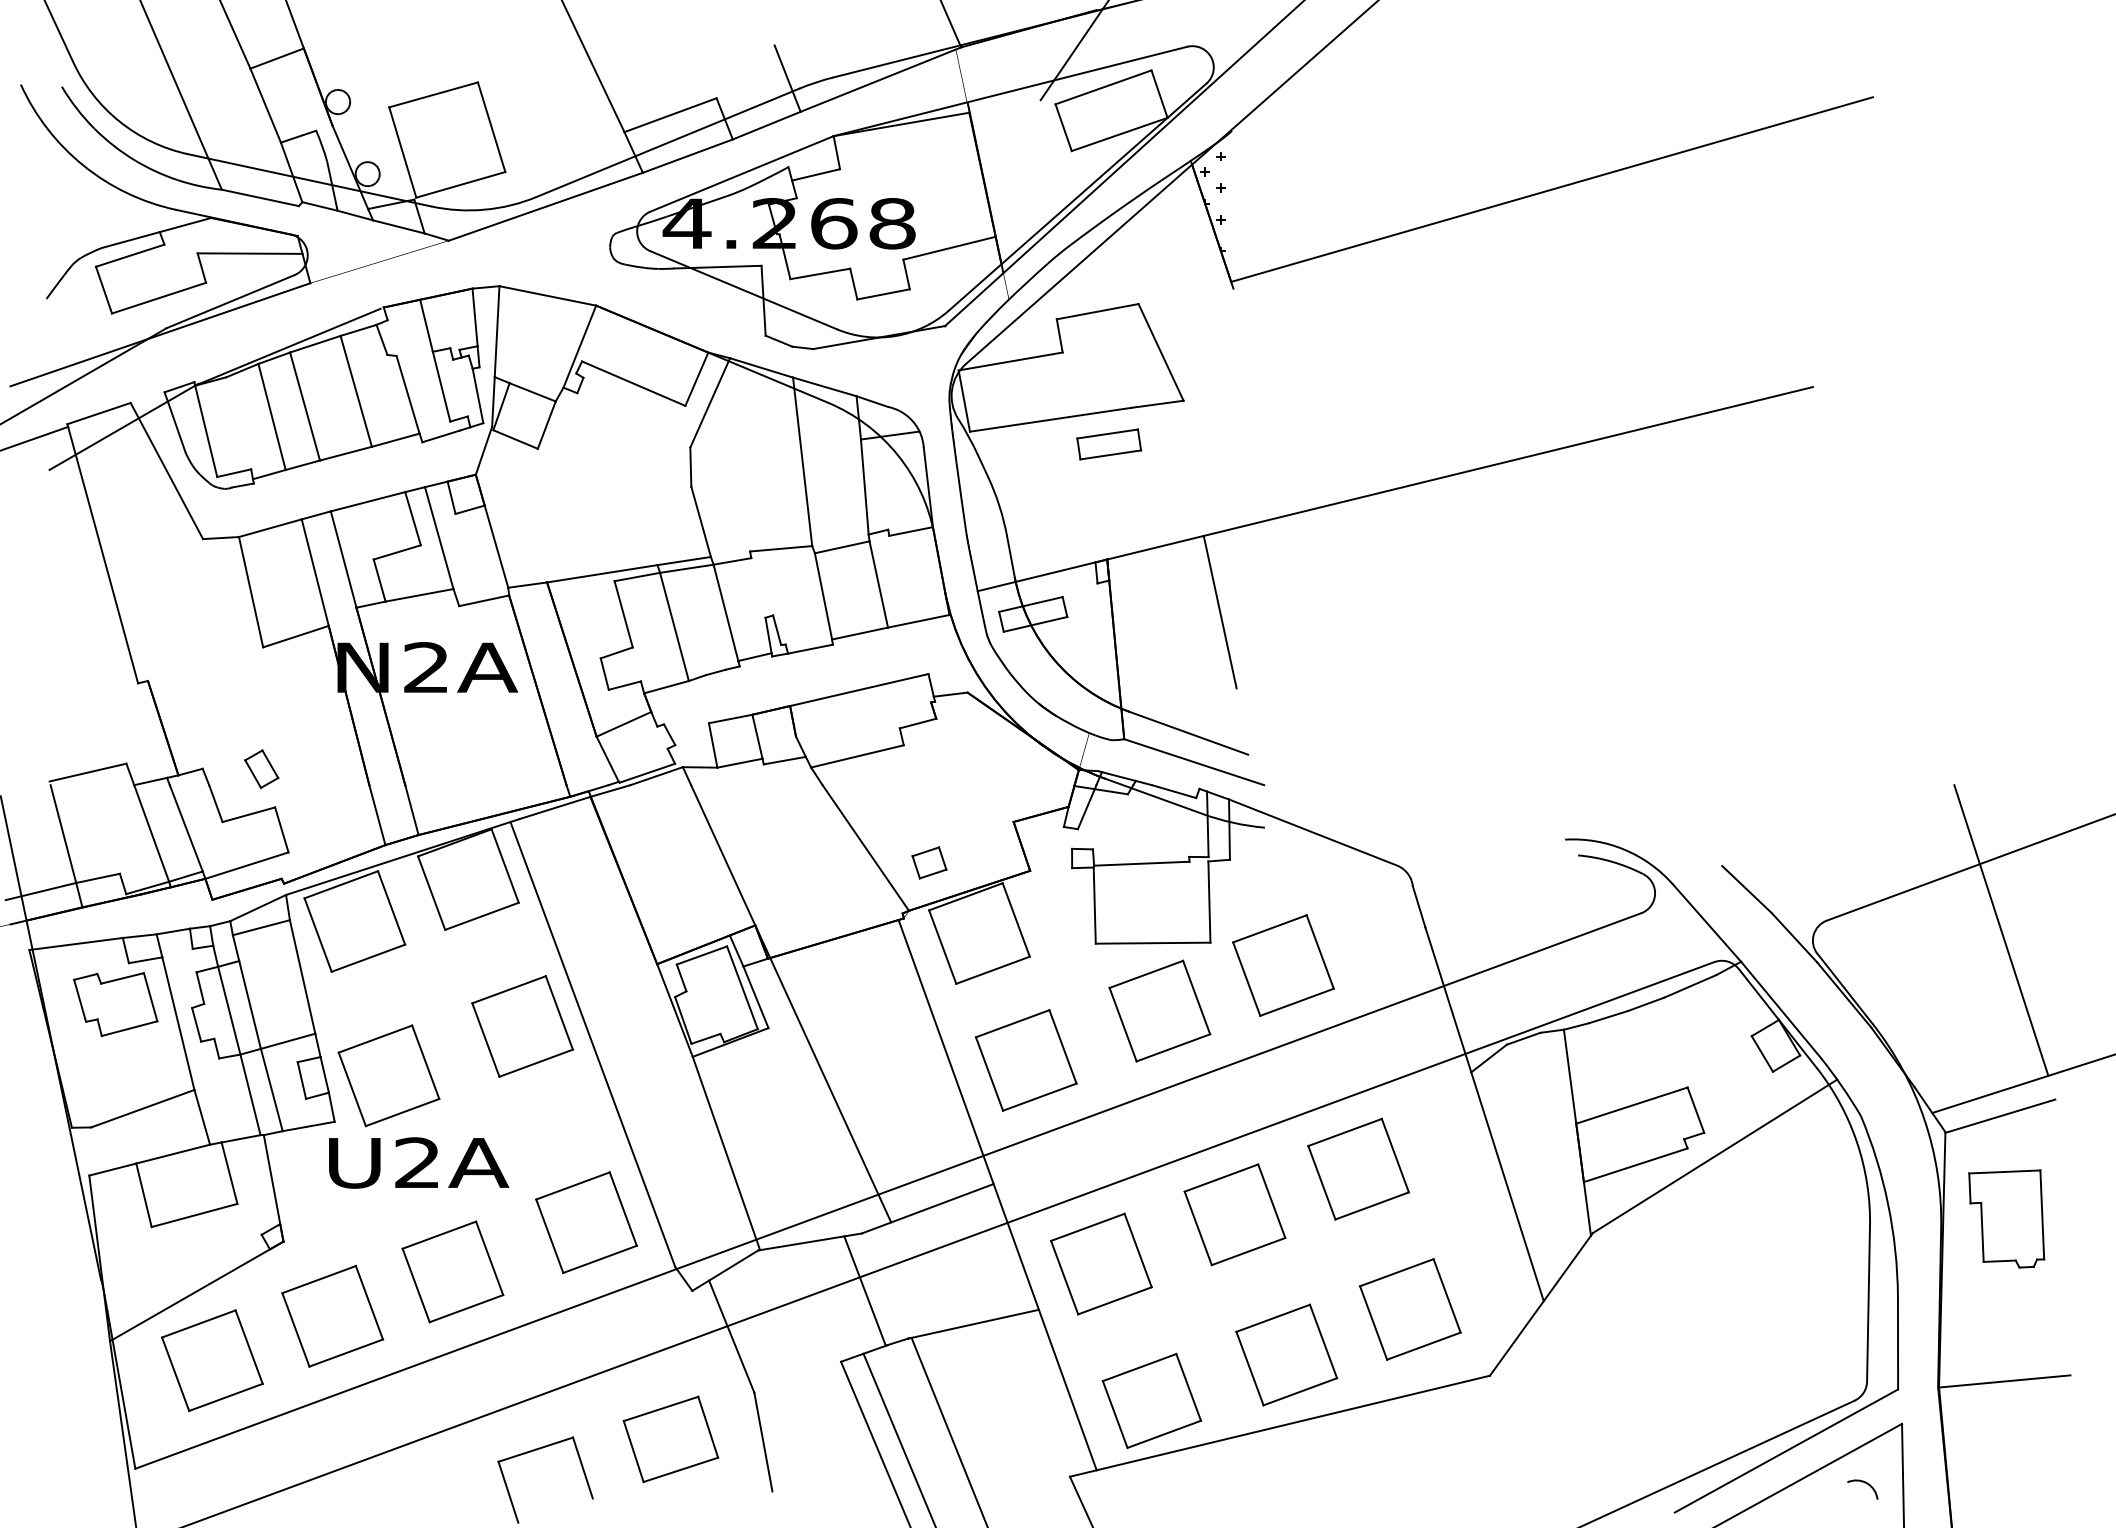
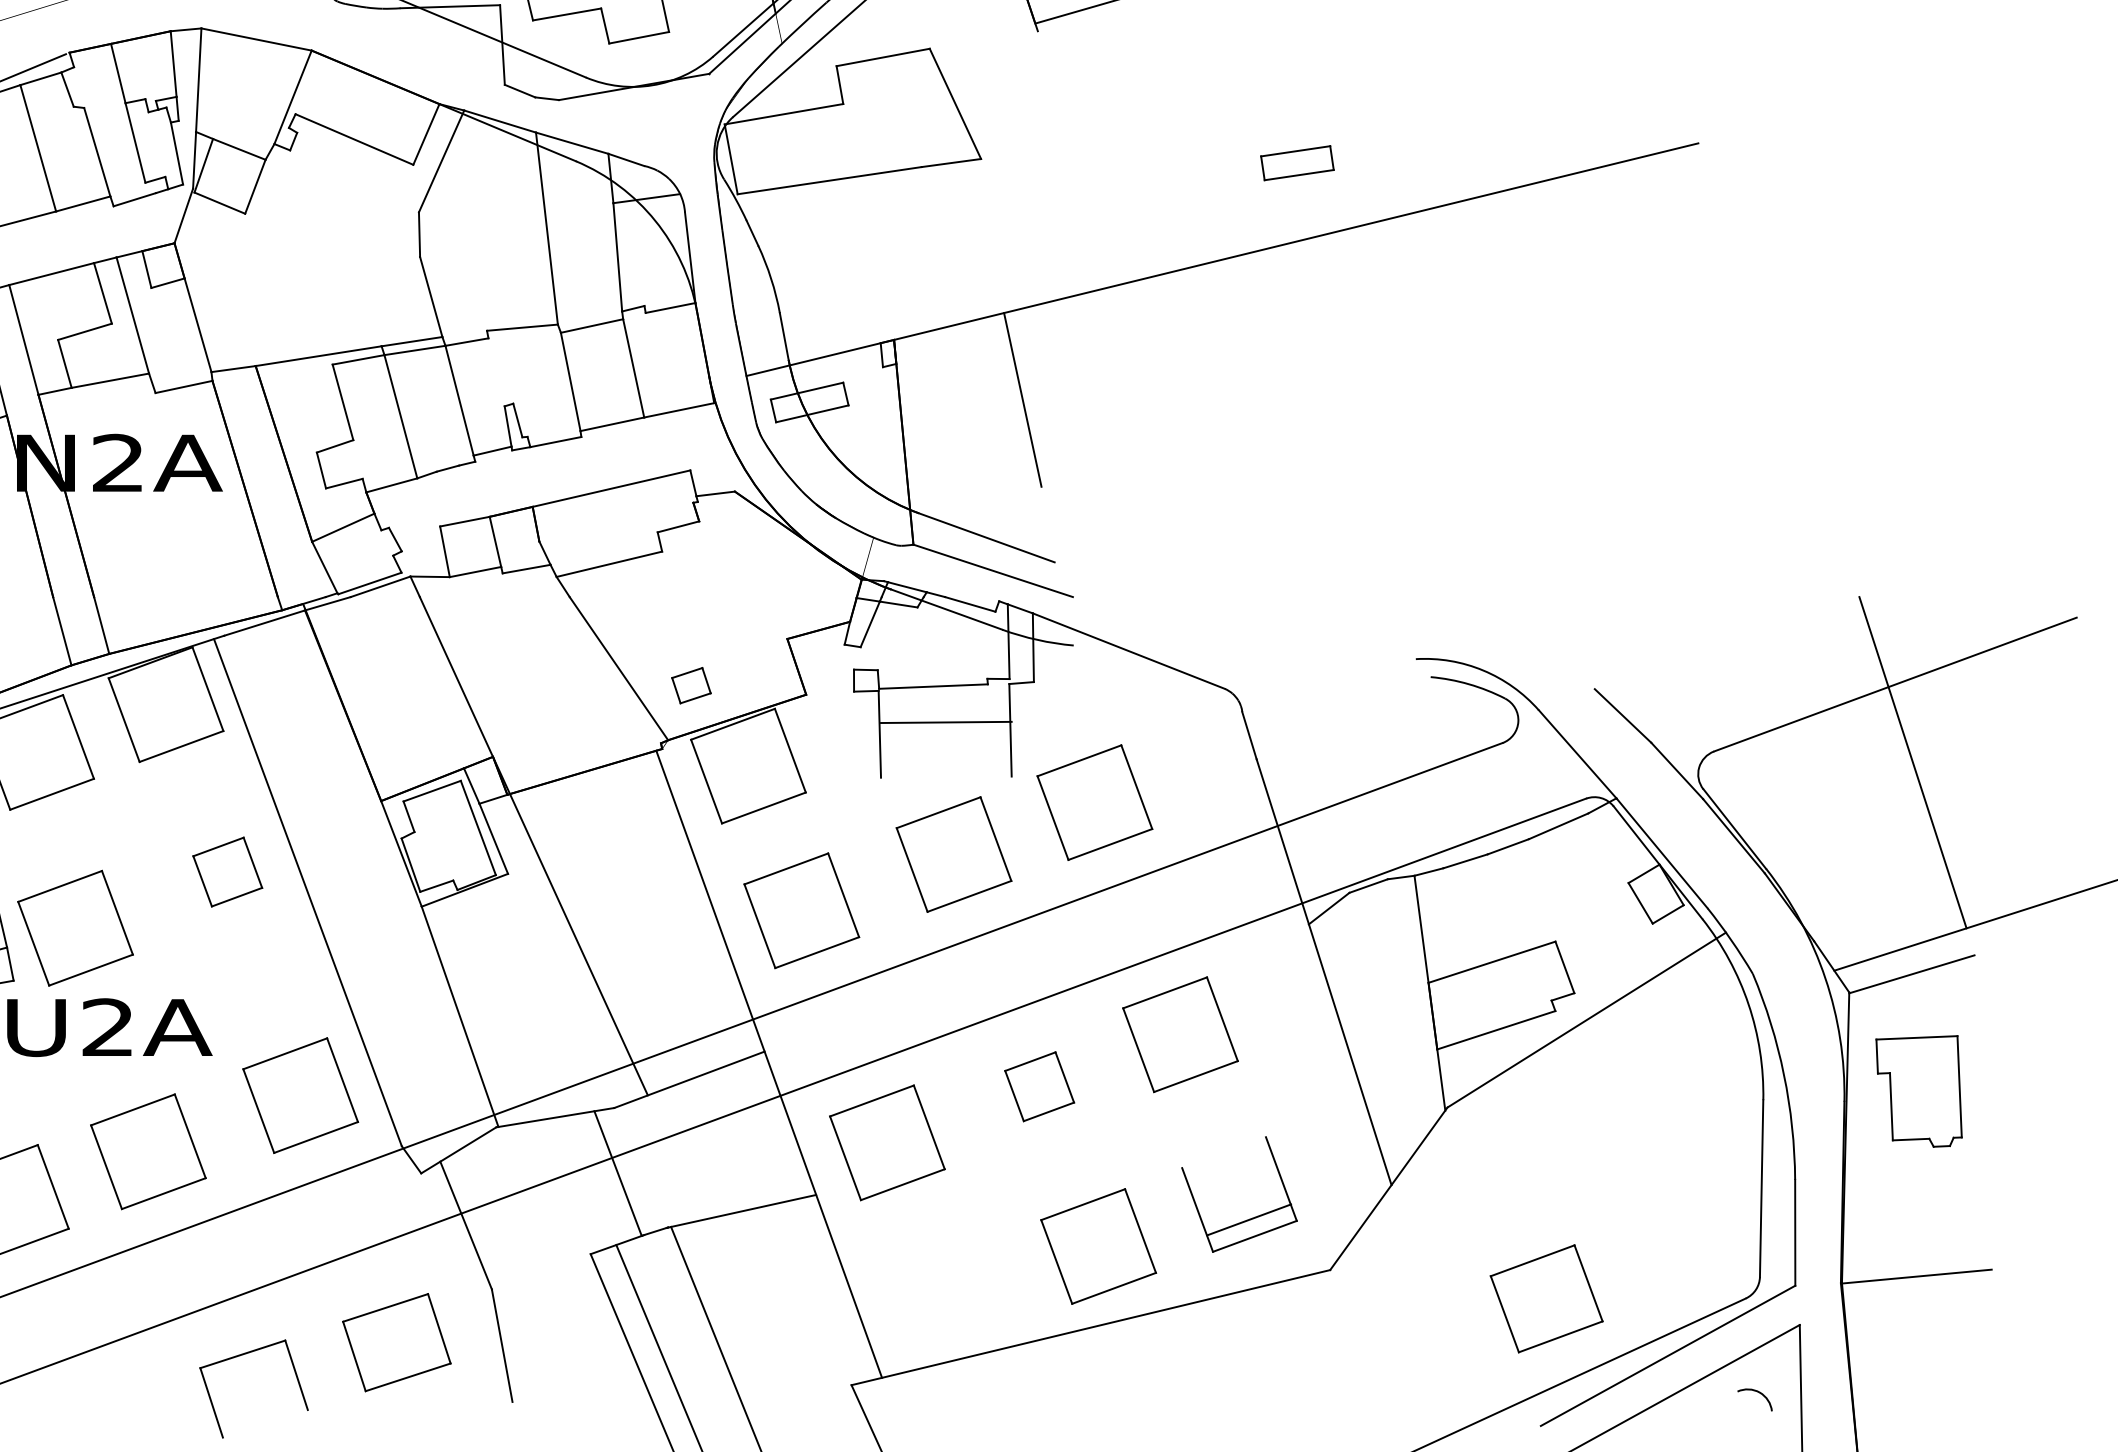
part: (1109, 444) -> (1297, 163), moved
line: (1152, 942) -> (945, 721), moved
part: (522, 1026) -> (227, 872), size x0.6
part: (1234, 1214) -> (1039, 1086), size x0.6
line: (1396, 1272) -> (1248, 1219), moved
part: (1151, 1400) -> (1546, 1298), moved

